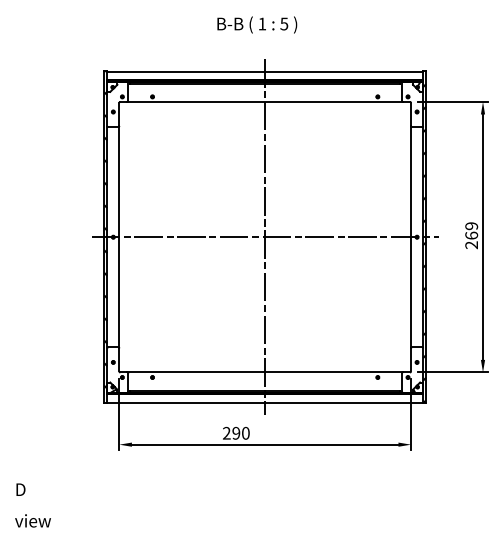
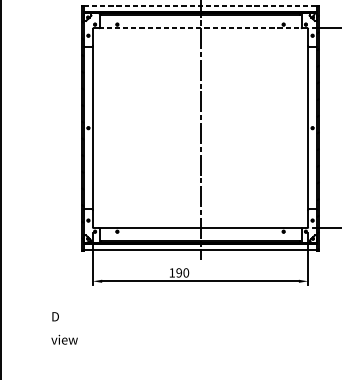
line: (265, 71) -> (200, 5), solid -> dashed
line: (265, 101) -> (200, 28), solid -> dashed
line: (264, 237) -> (200, 128), removed
text: (226, 432) -> (171, 272), 290 -> 190
text: (32, 505) -> (64, 328), moved

